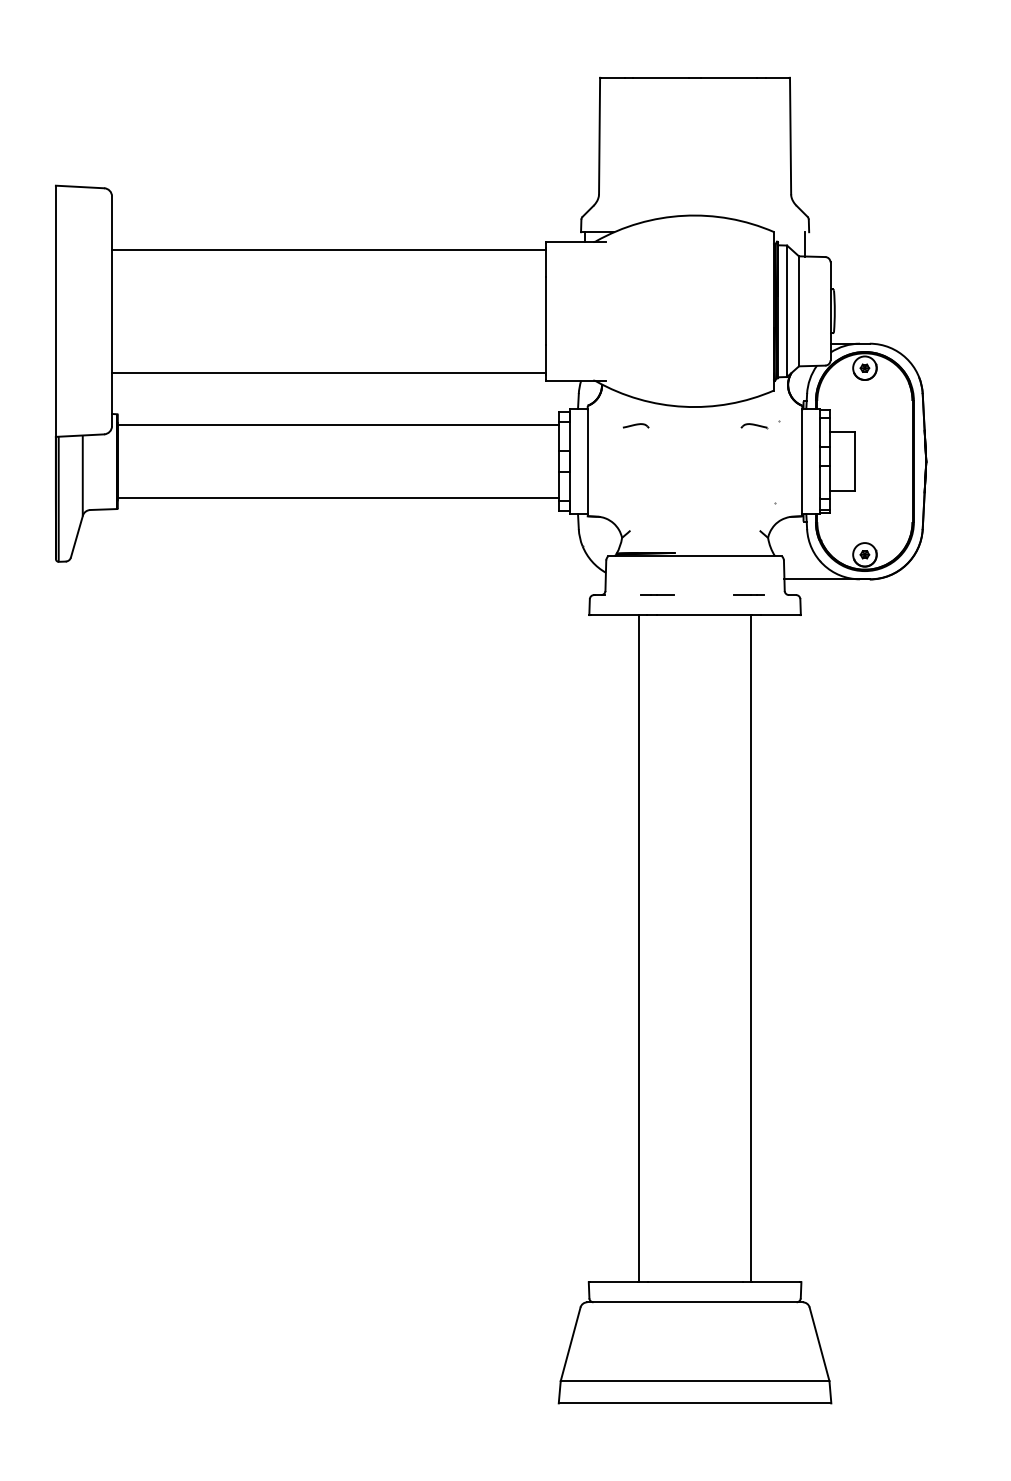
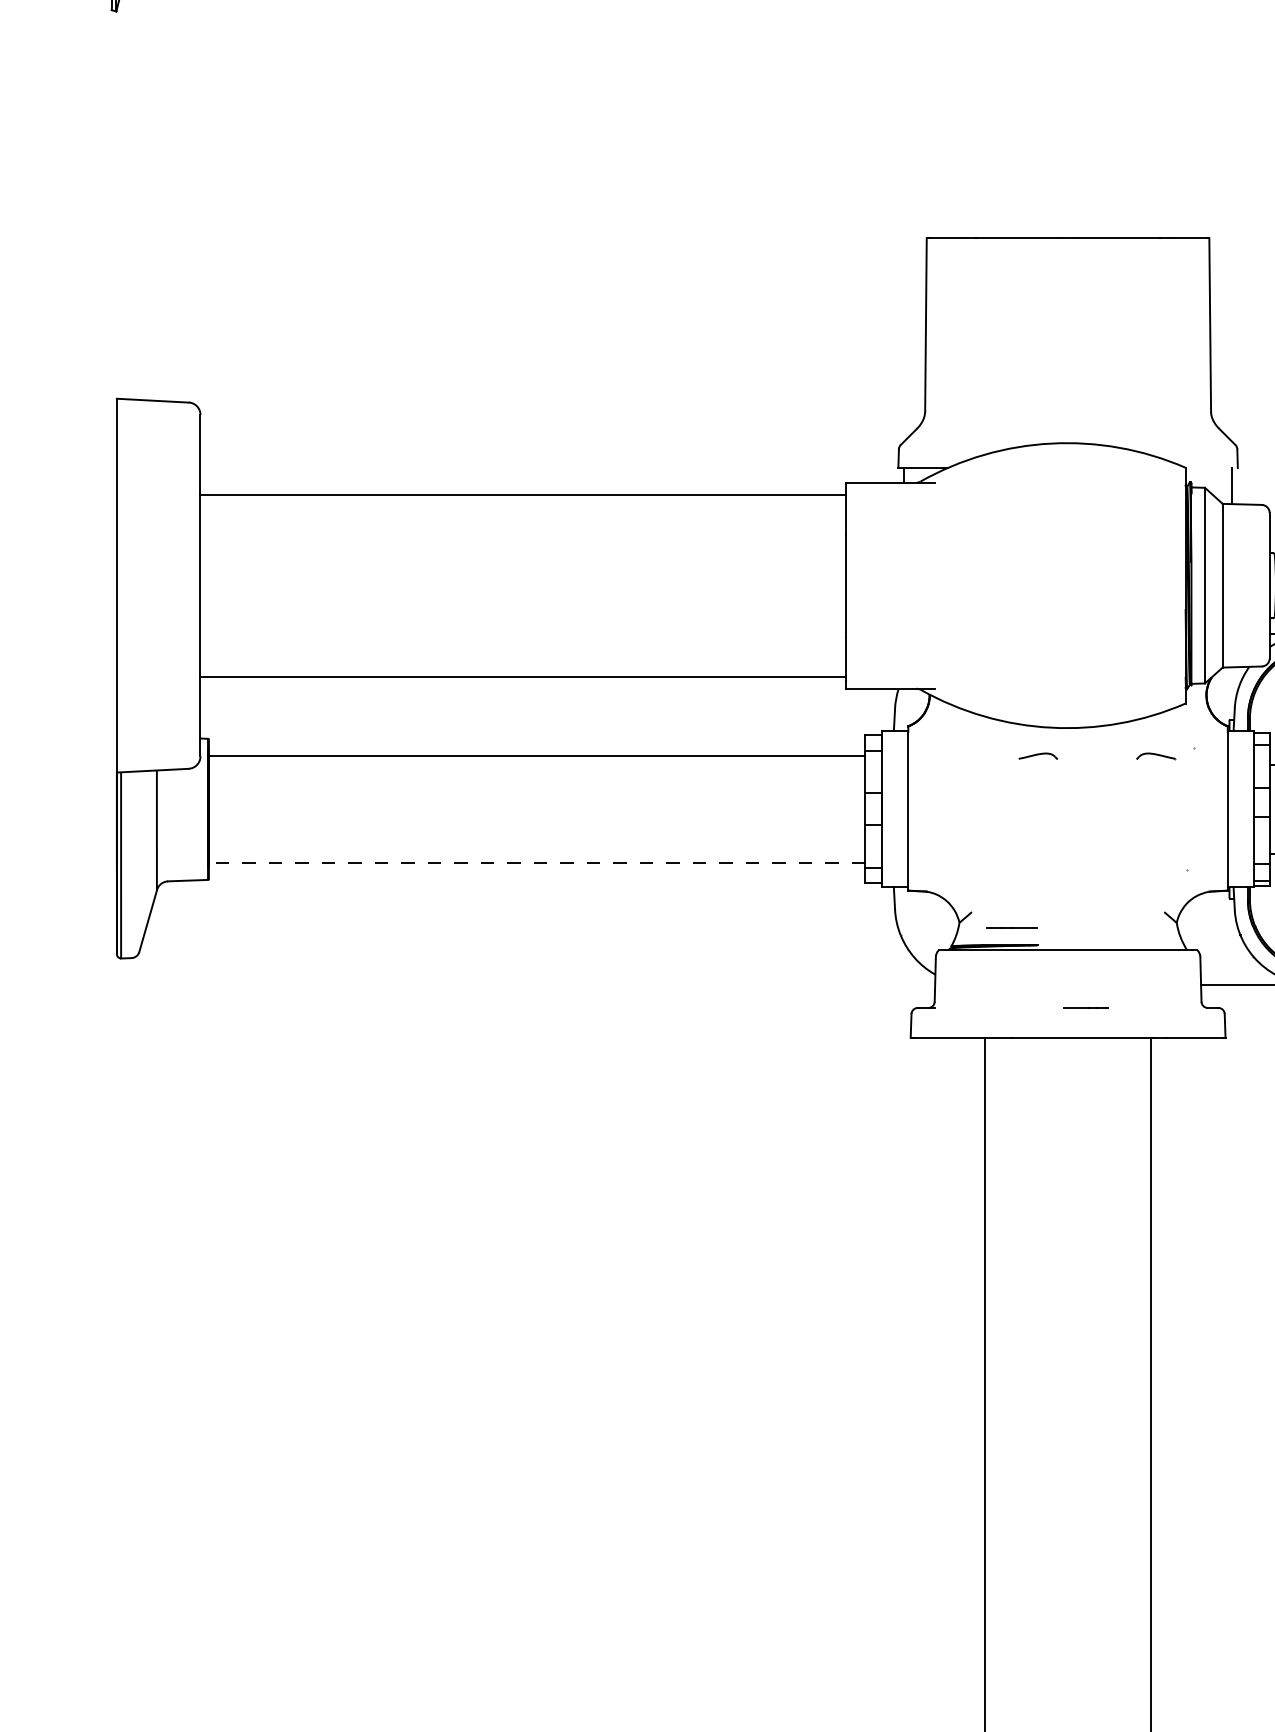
part: (635, 425) -> (1037, 755), moved
line: (338, 497) -> (537, 862), solid -> dashed
line: (657, 594) -> (1012, 926), moved
line: (748, 594) -> (1085, 1007), moved

